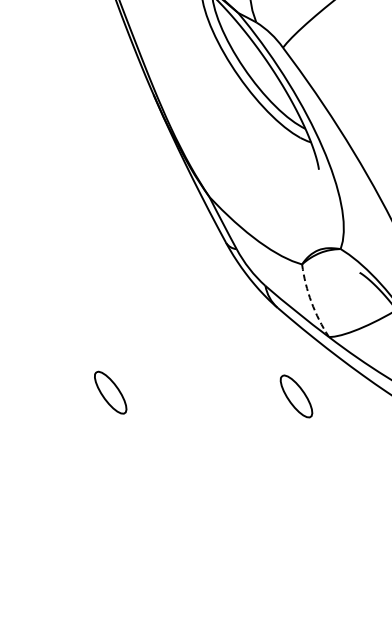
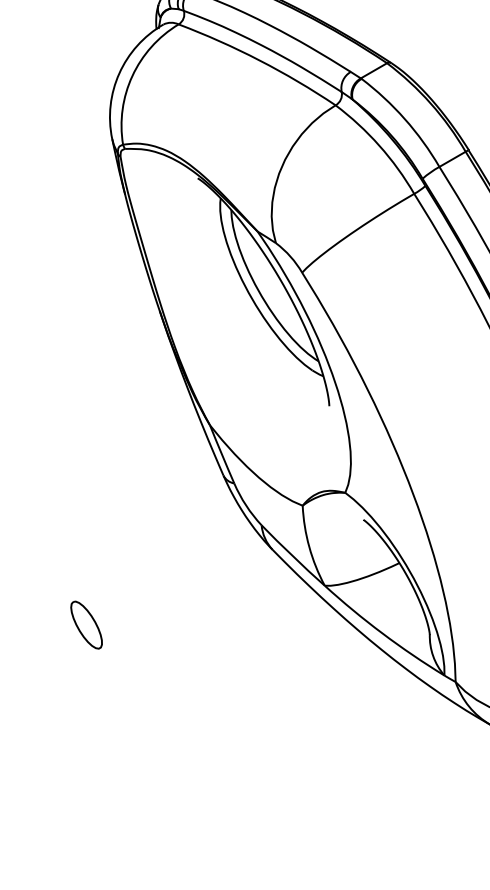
arc: (311, 301) -> (309, 546), dashed -> solid
part: (296, 395) -> (284, 645), removed

